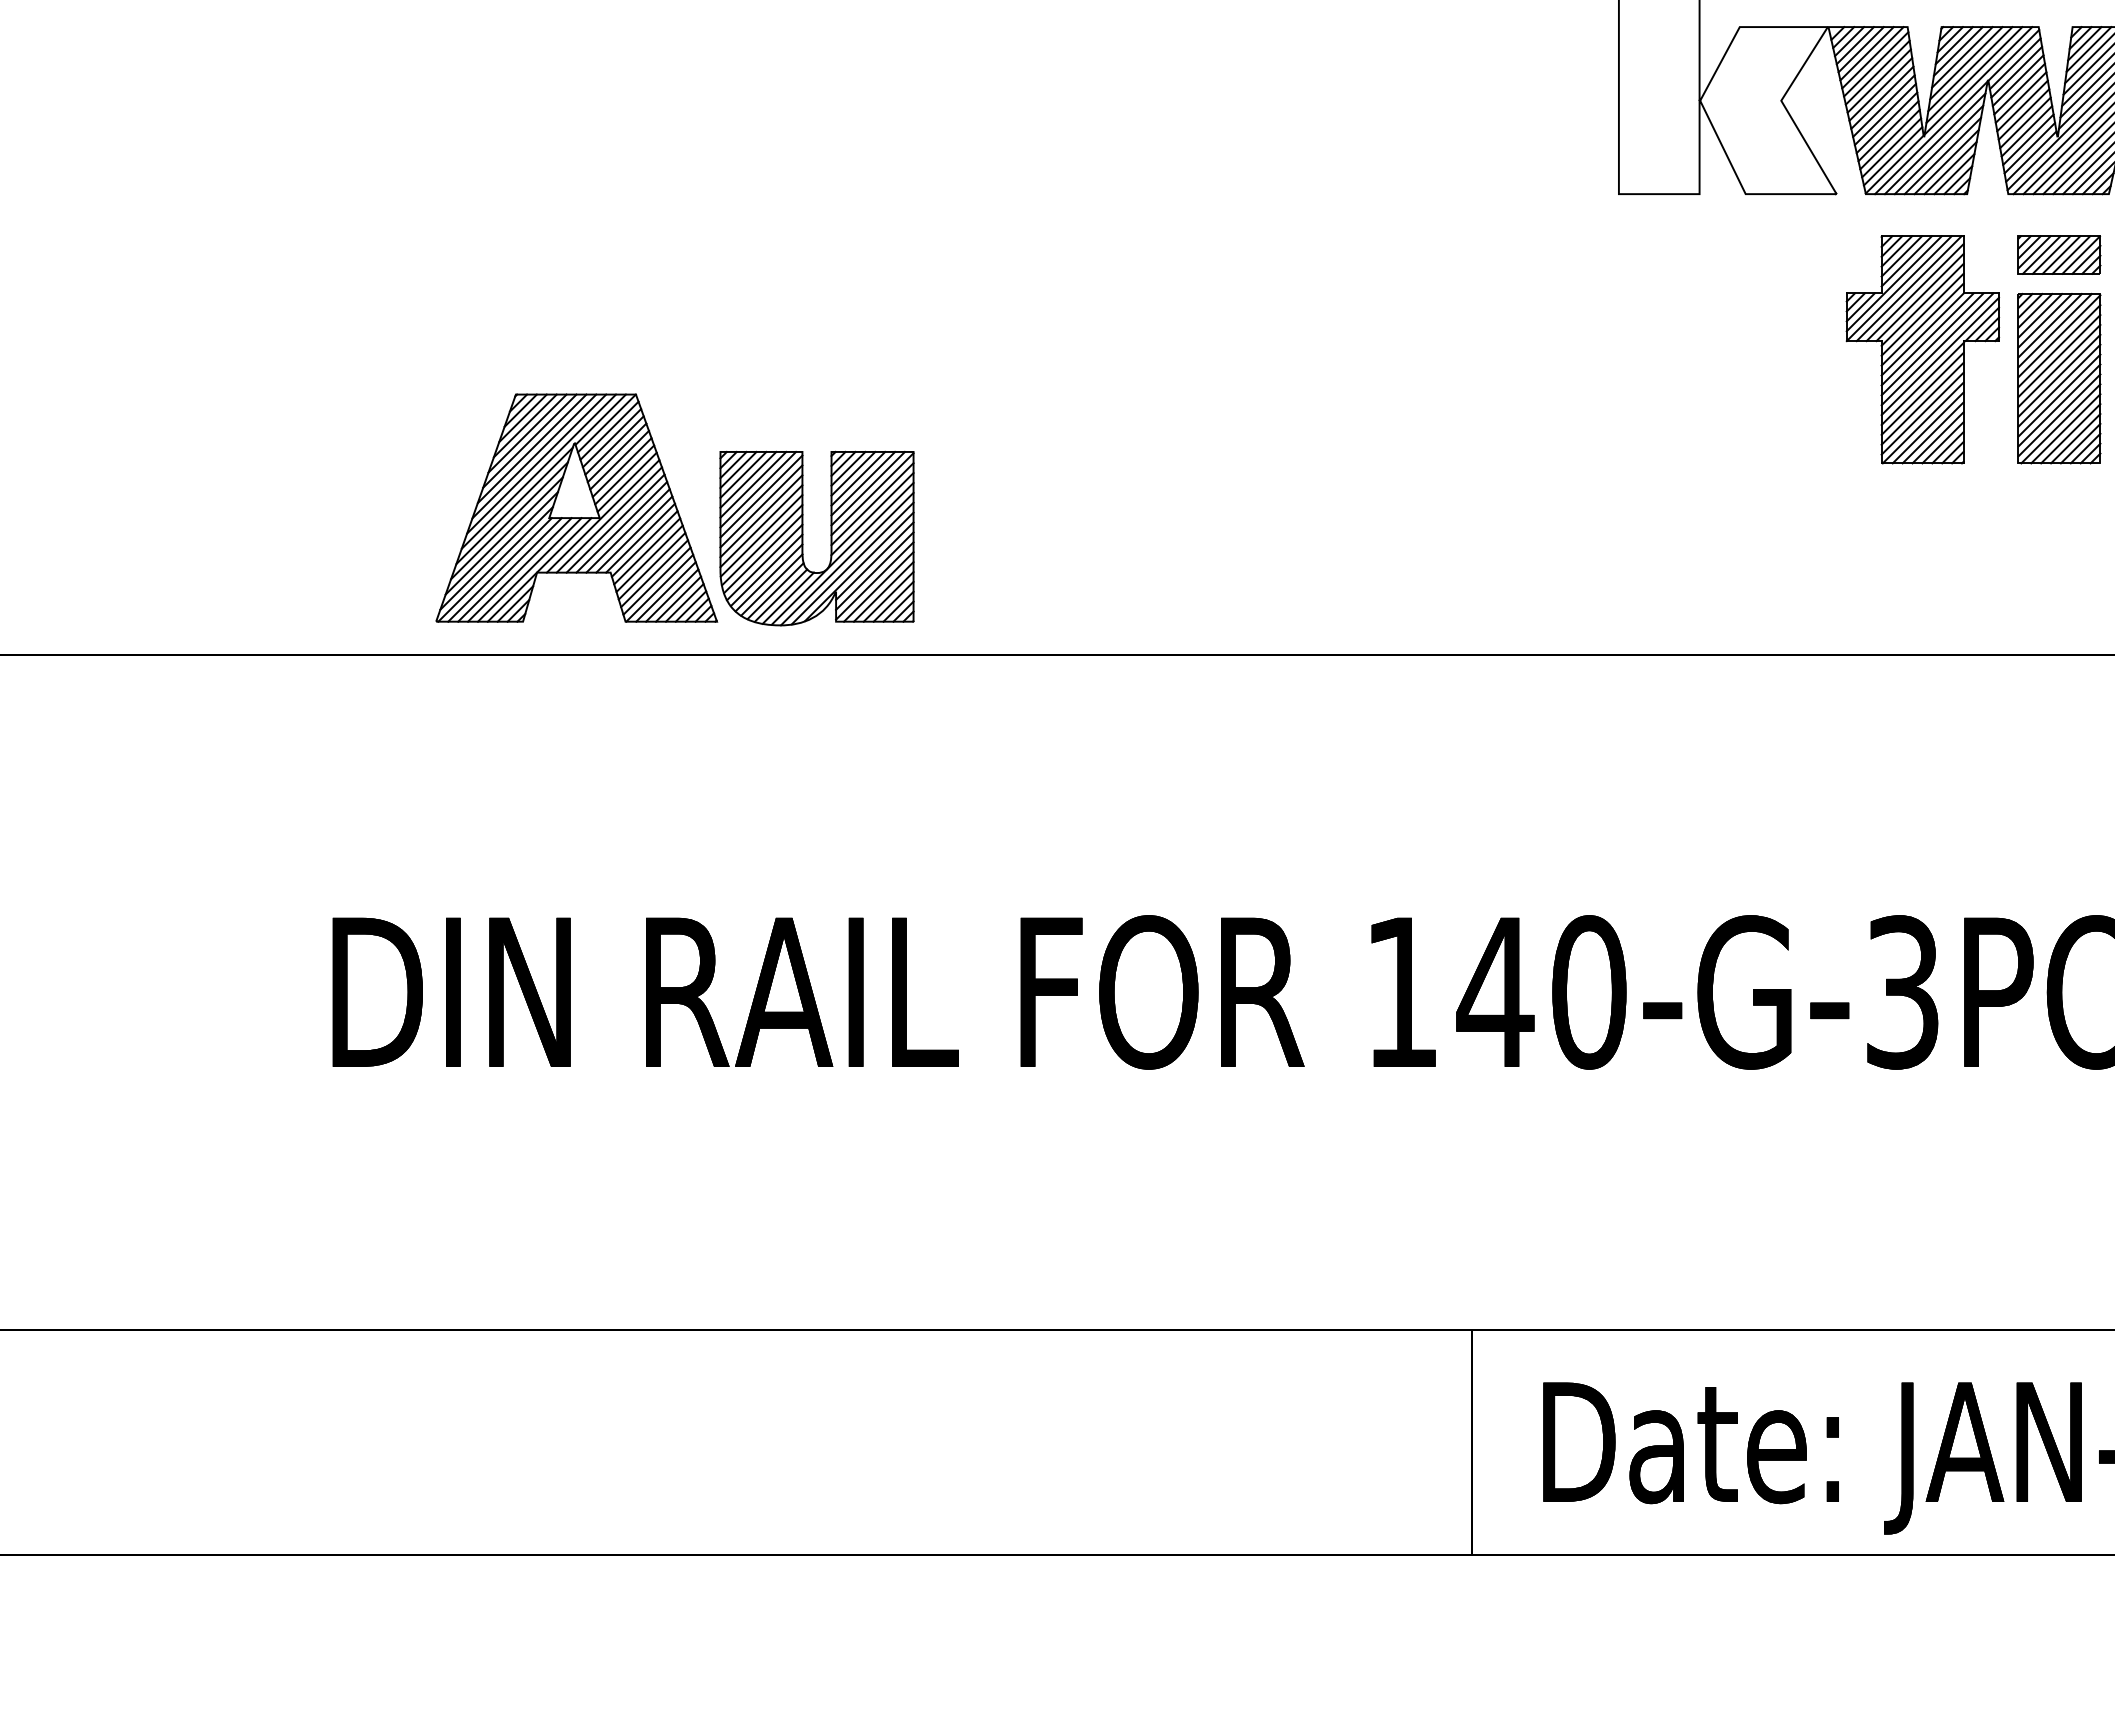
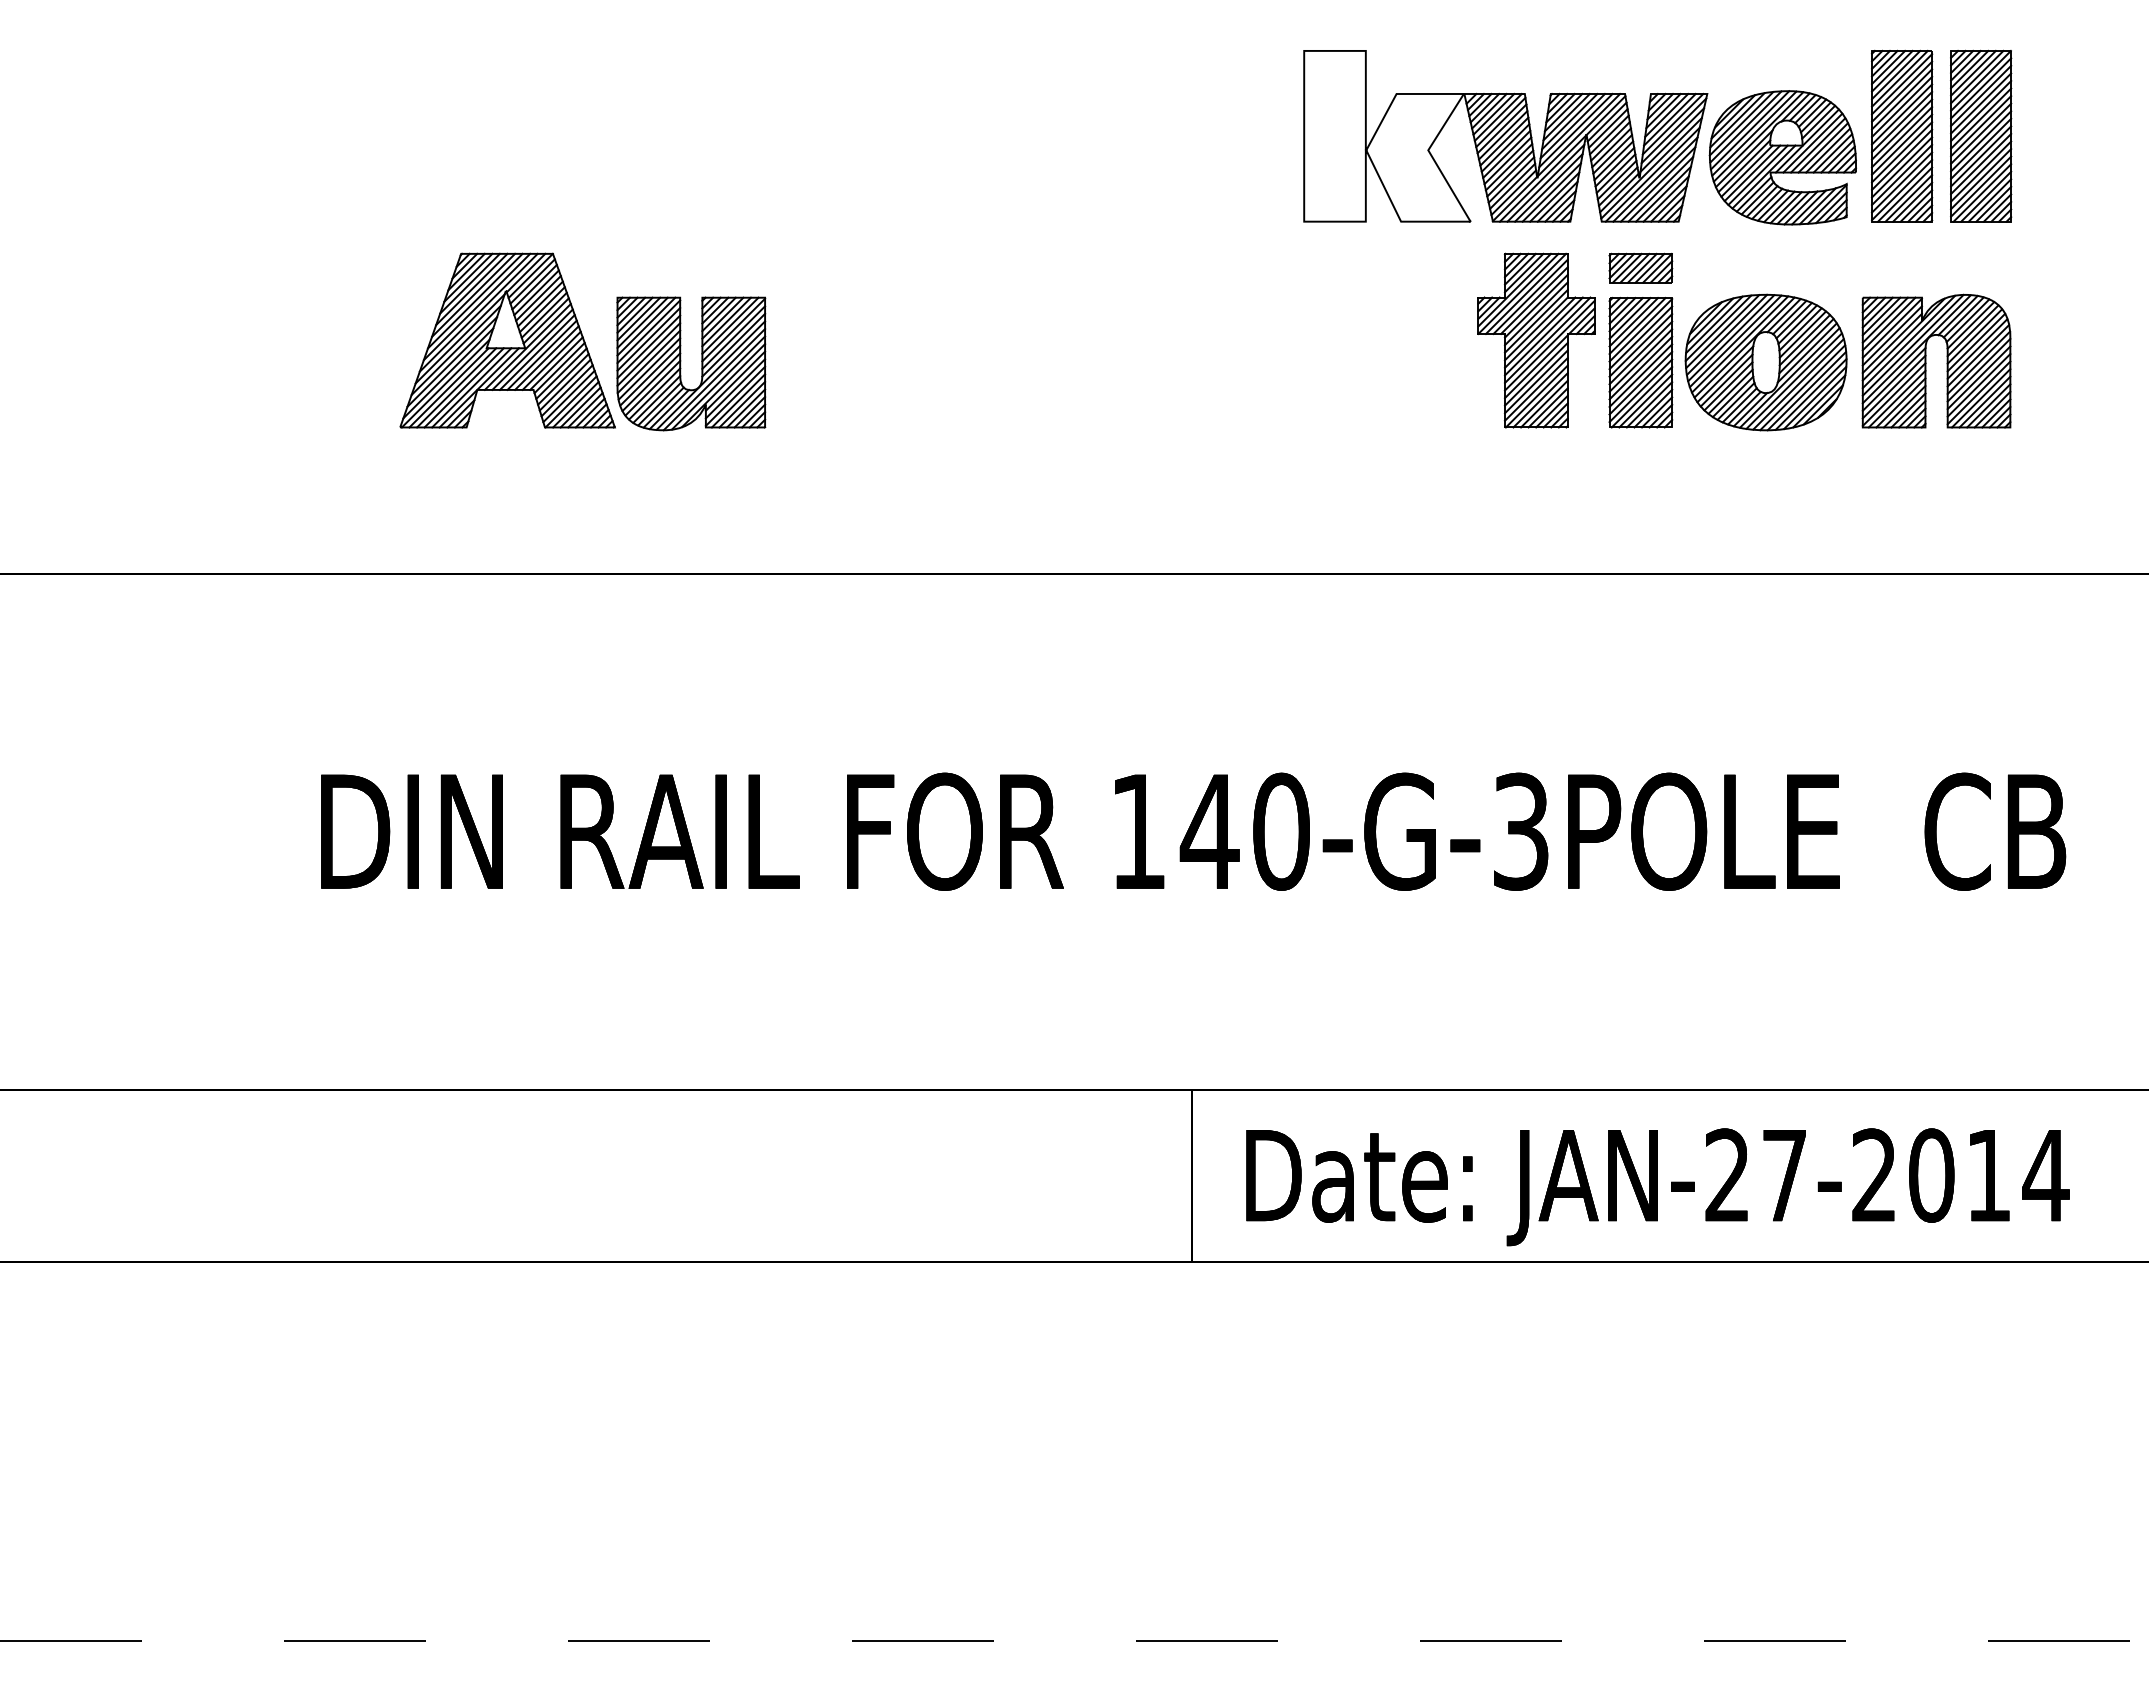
part: (674, 509) -> (582, 341), moved

